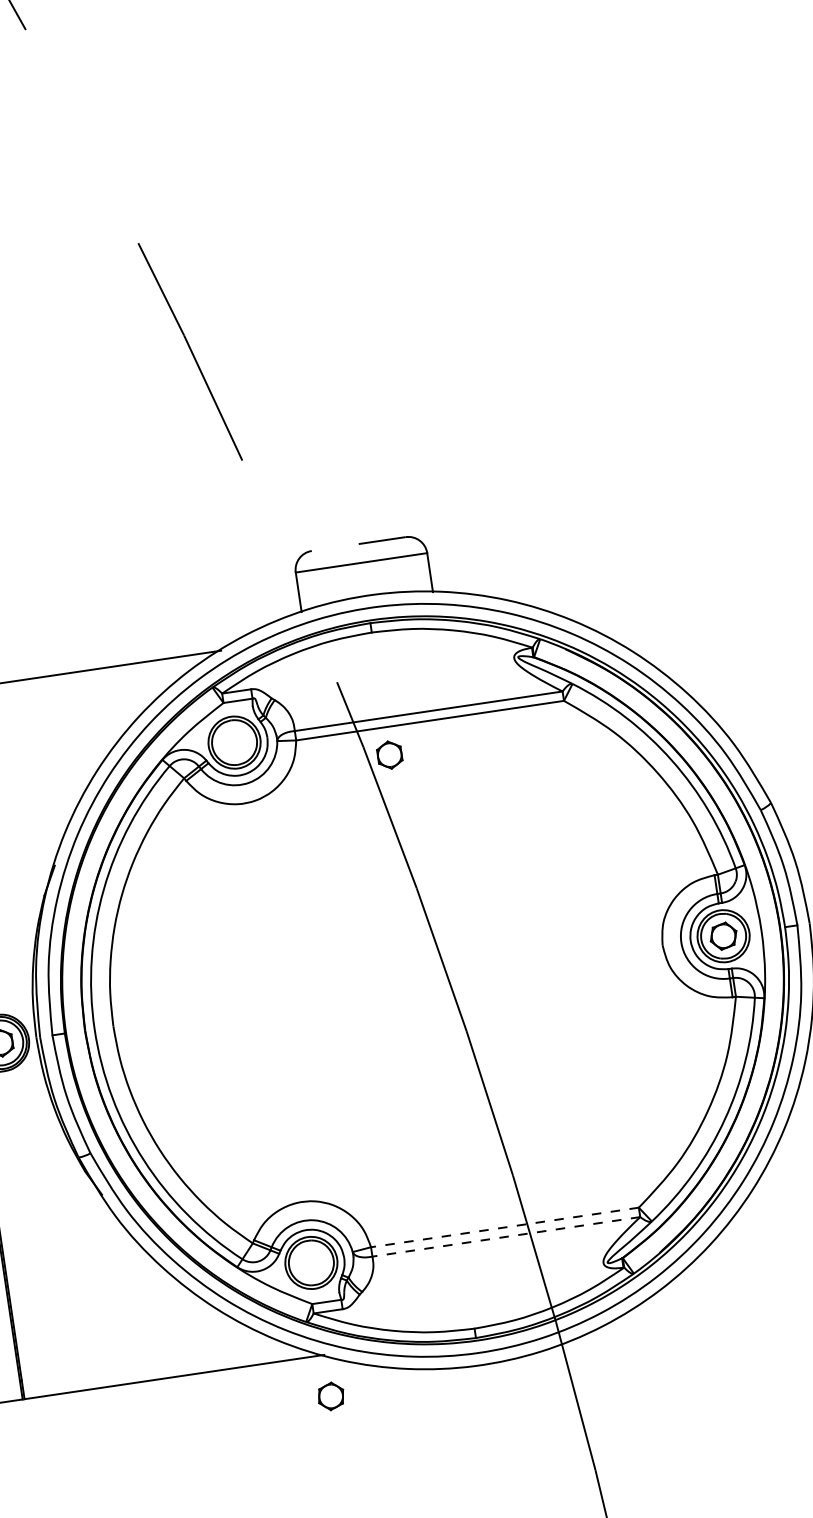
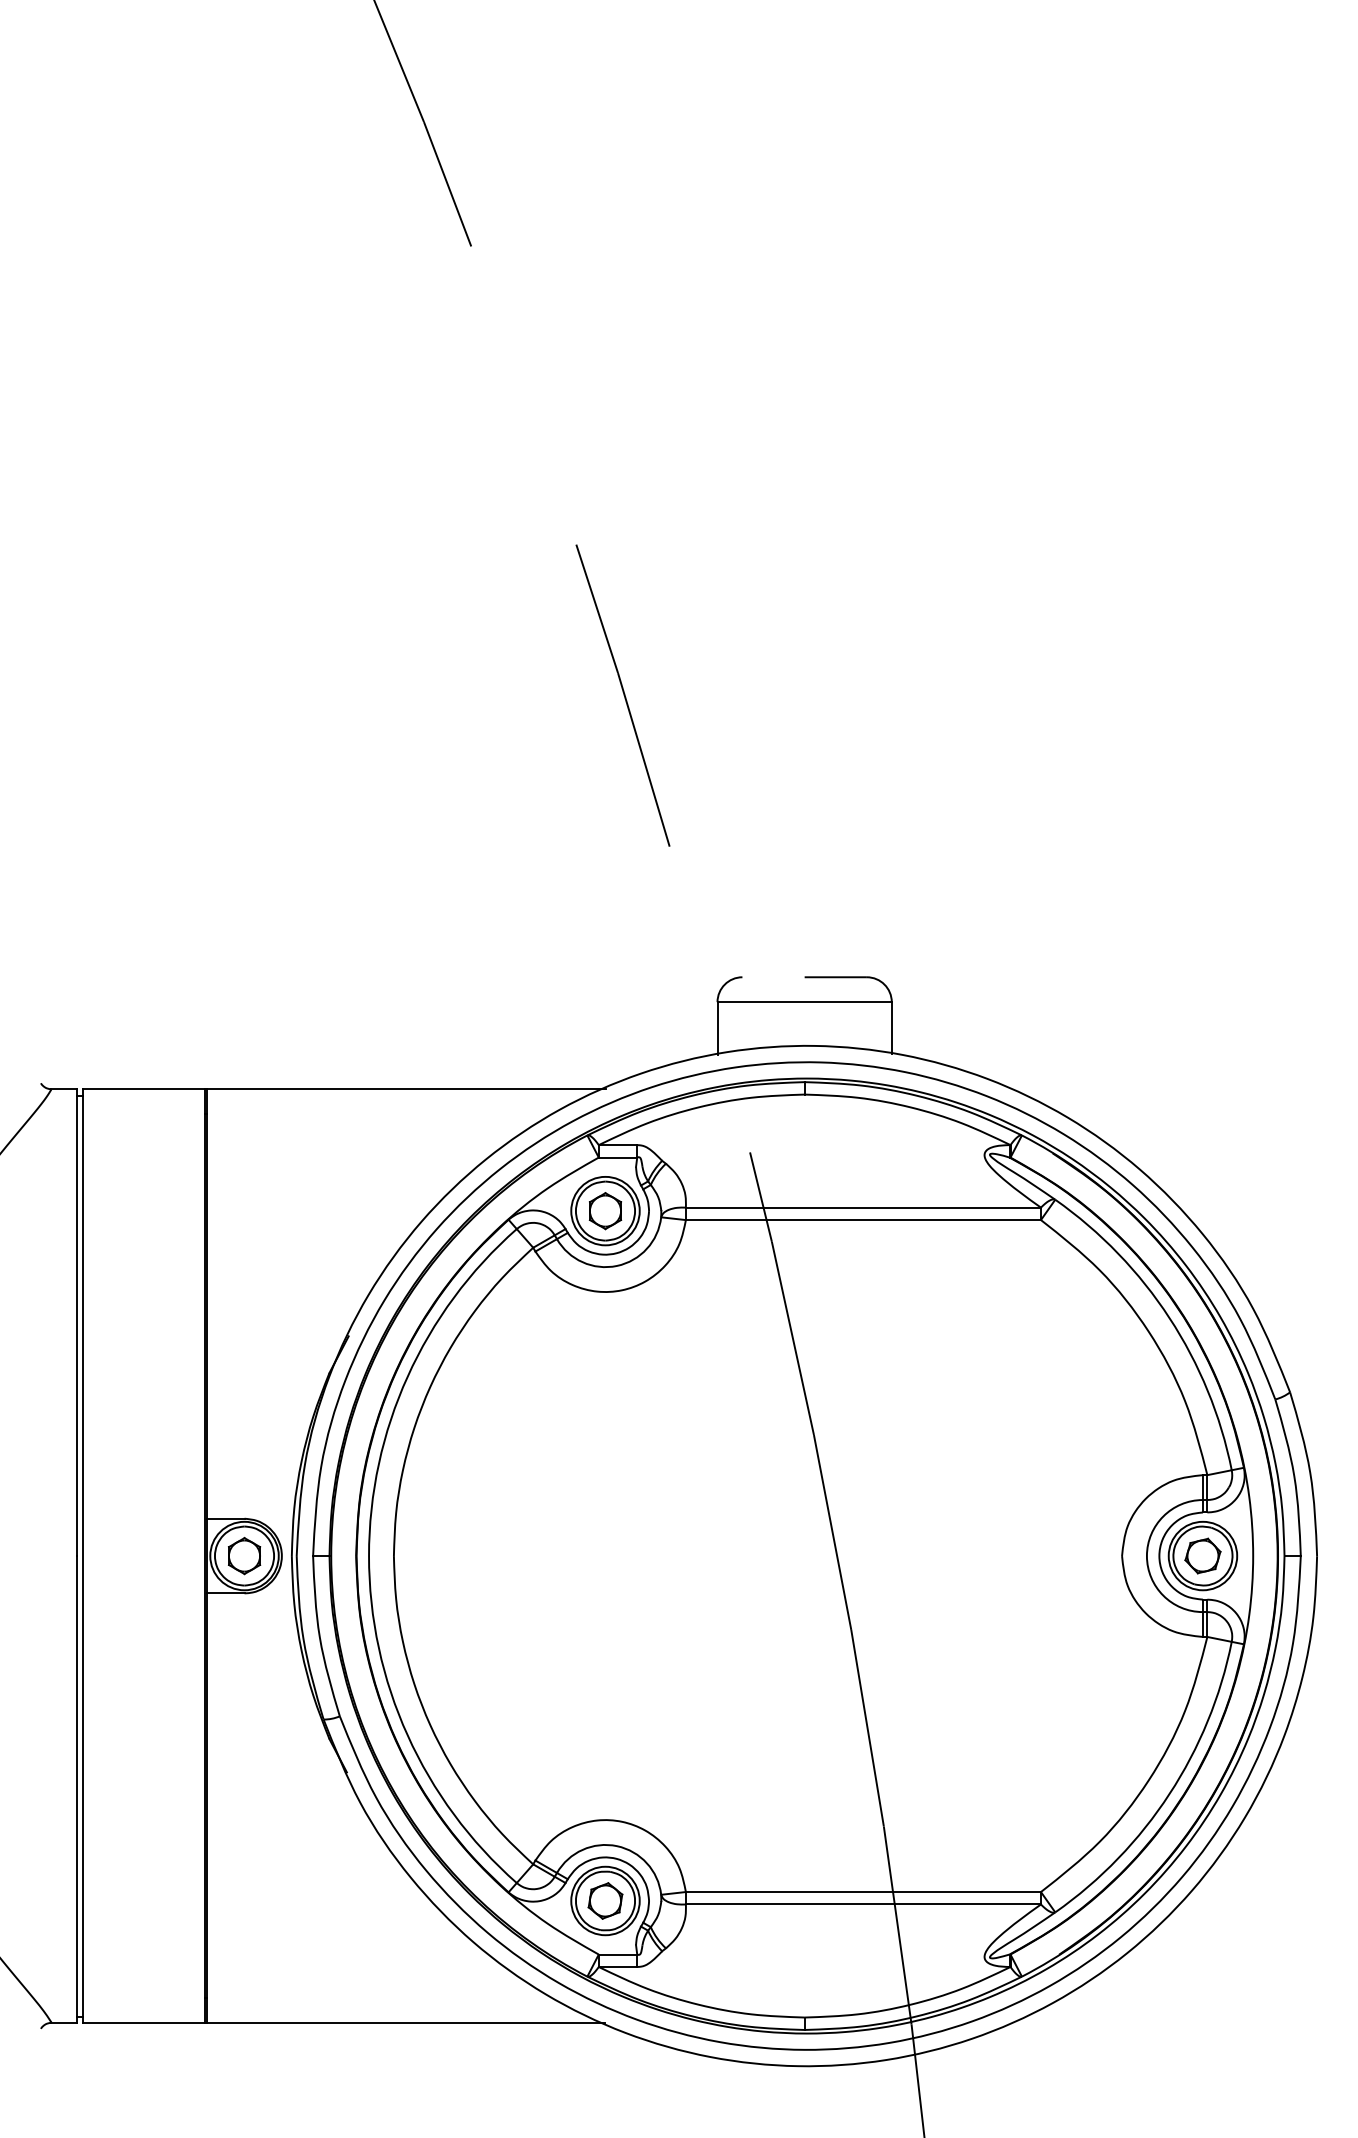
part: (389, 755) -> (605, 1211), moved
line: (505, 1227) -> (863, 1892), dashed -> solid
line: (506, 1236) -> (863, 1904), dashed -> solid
part: (331, 1396) -> (605, 1900), moved

